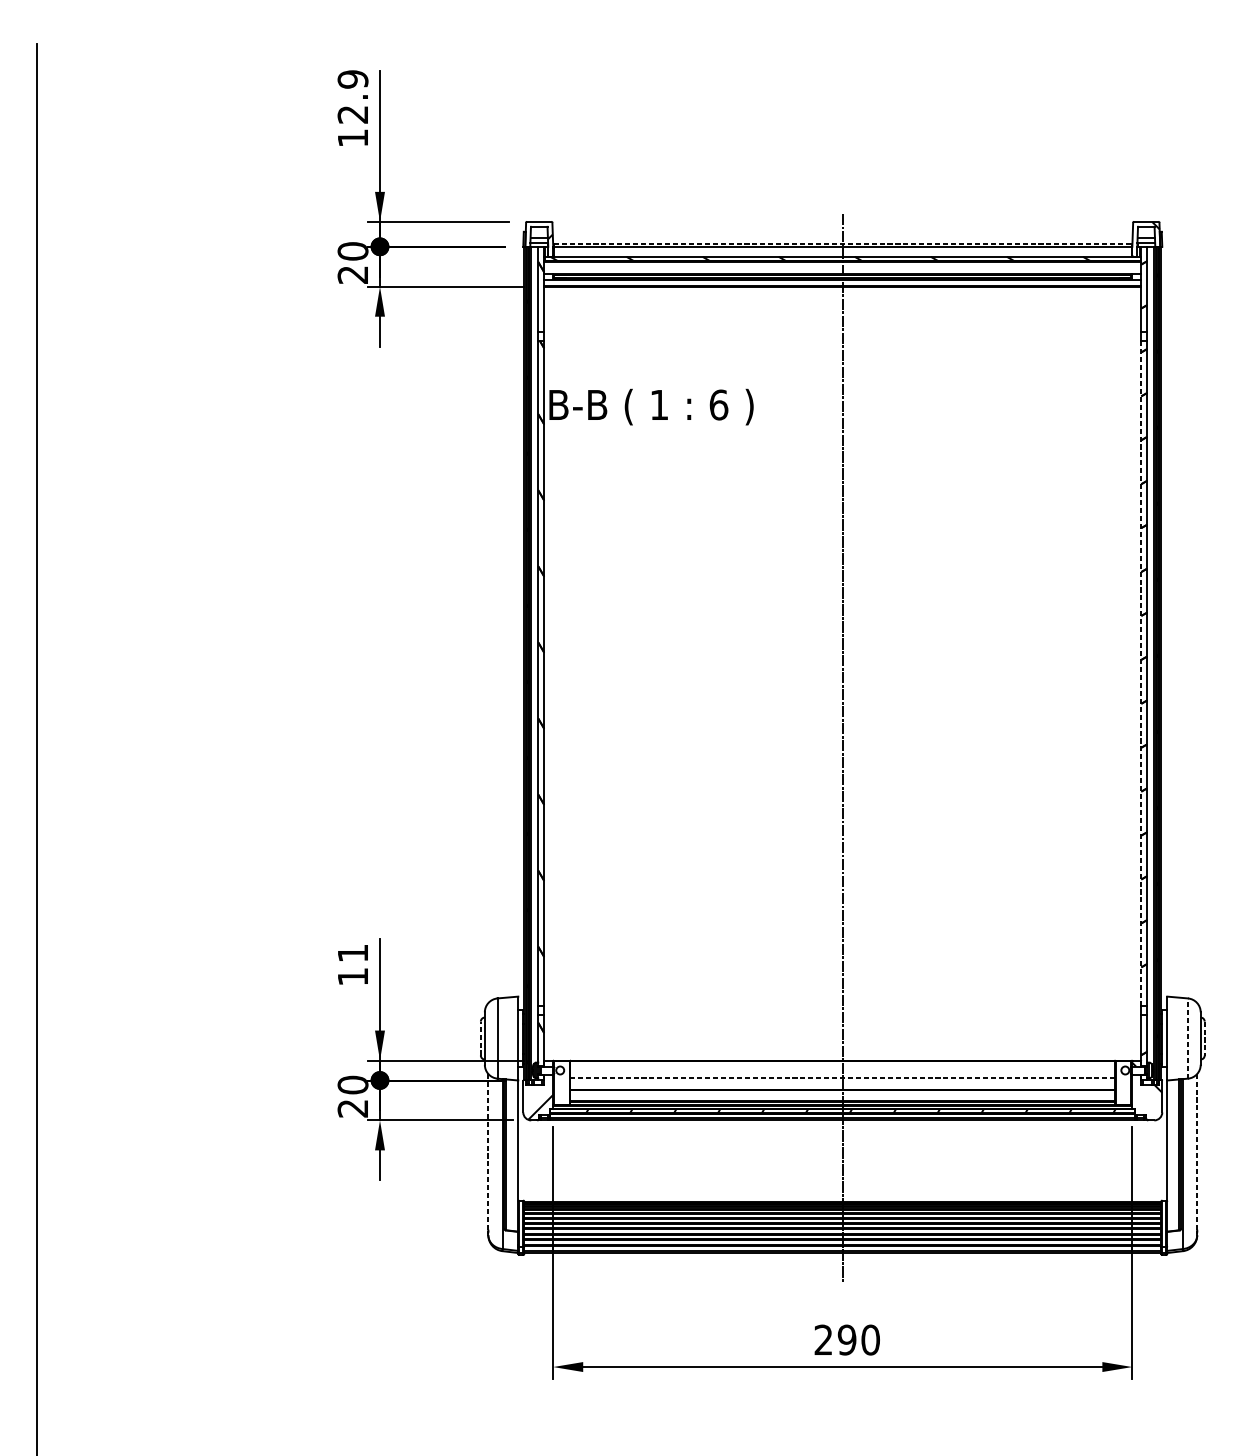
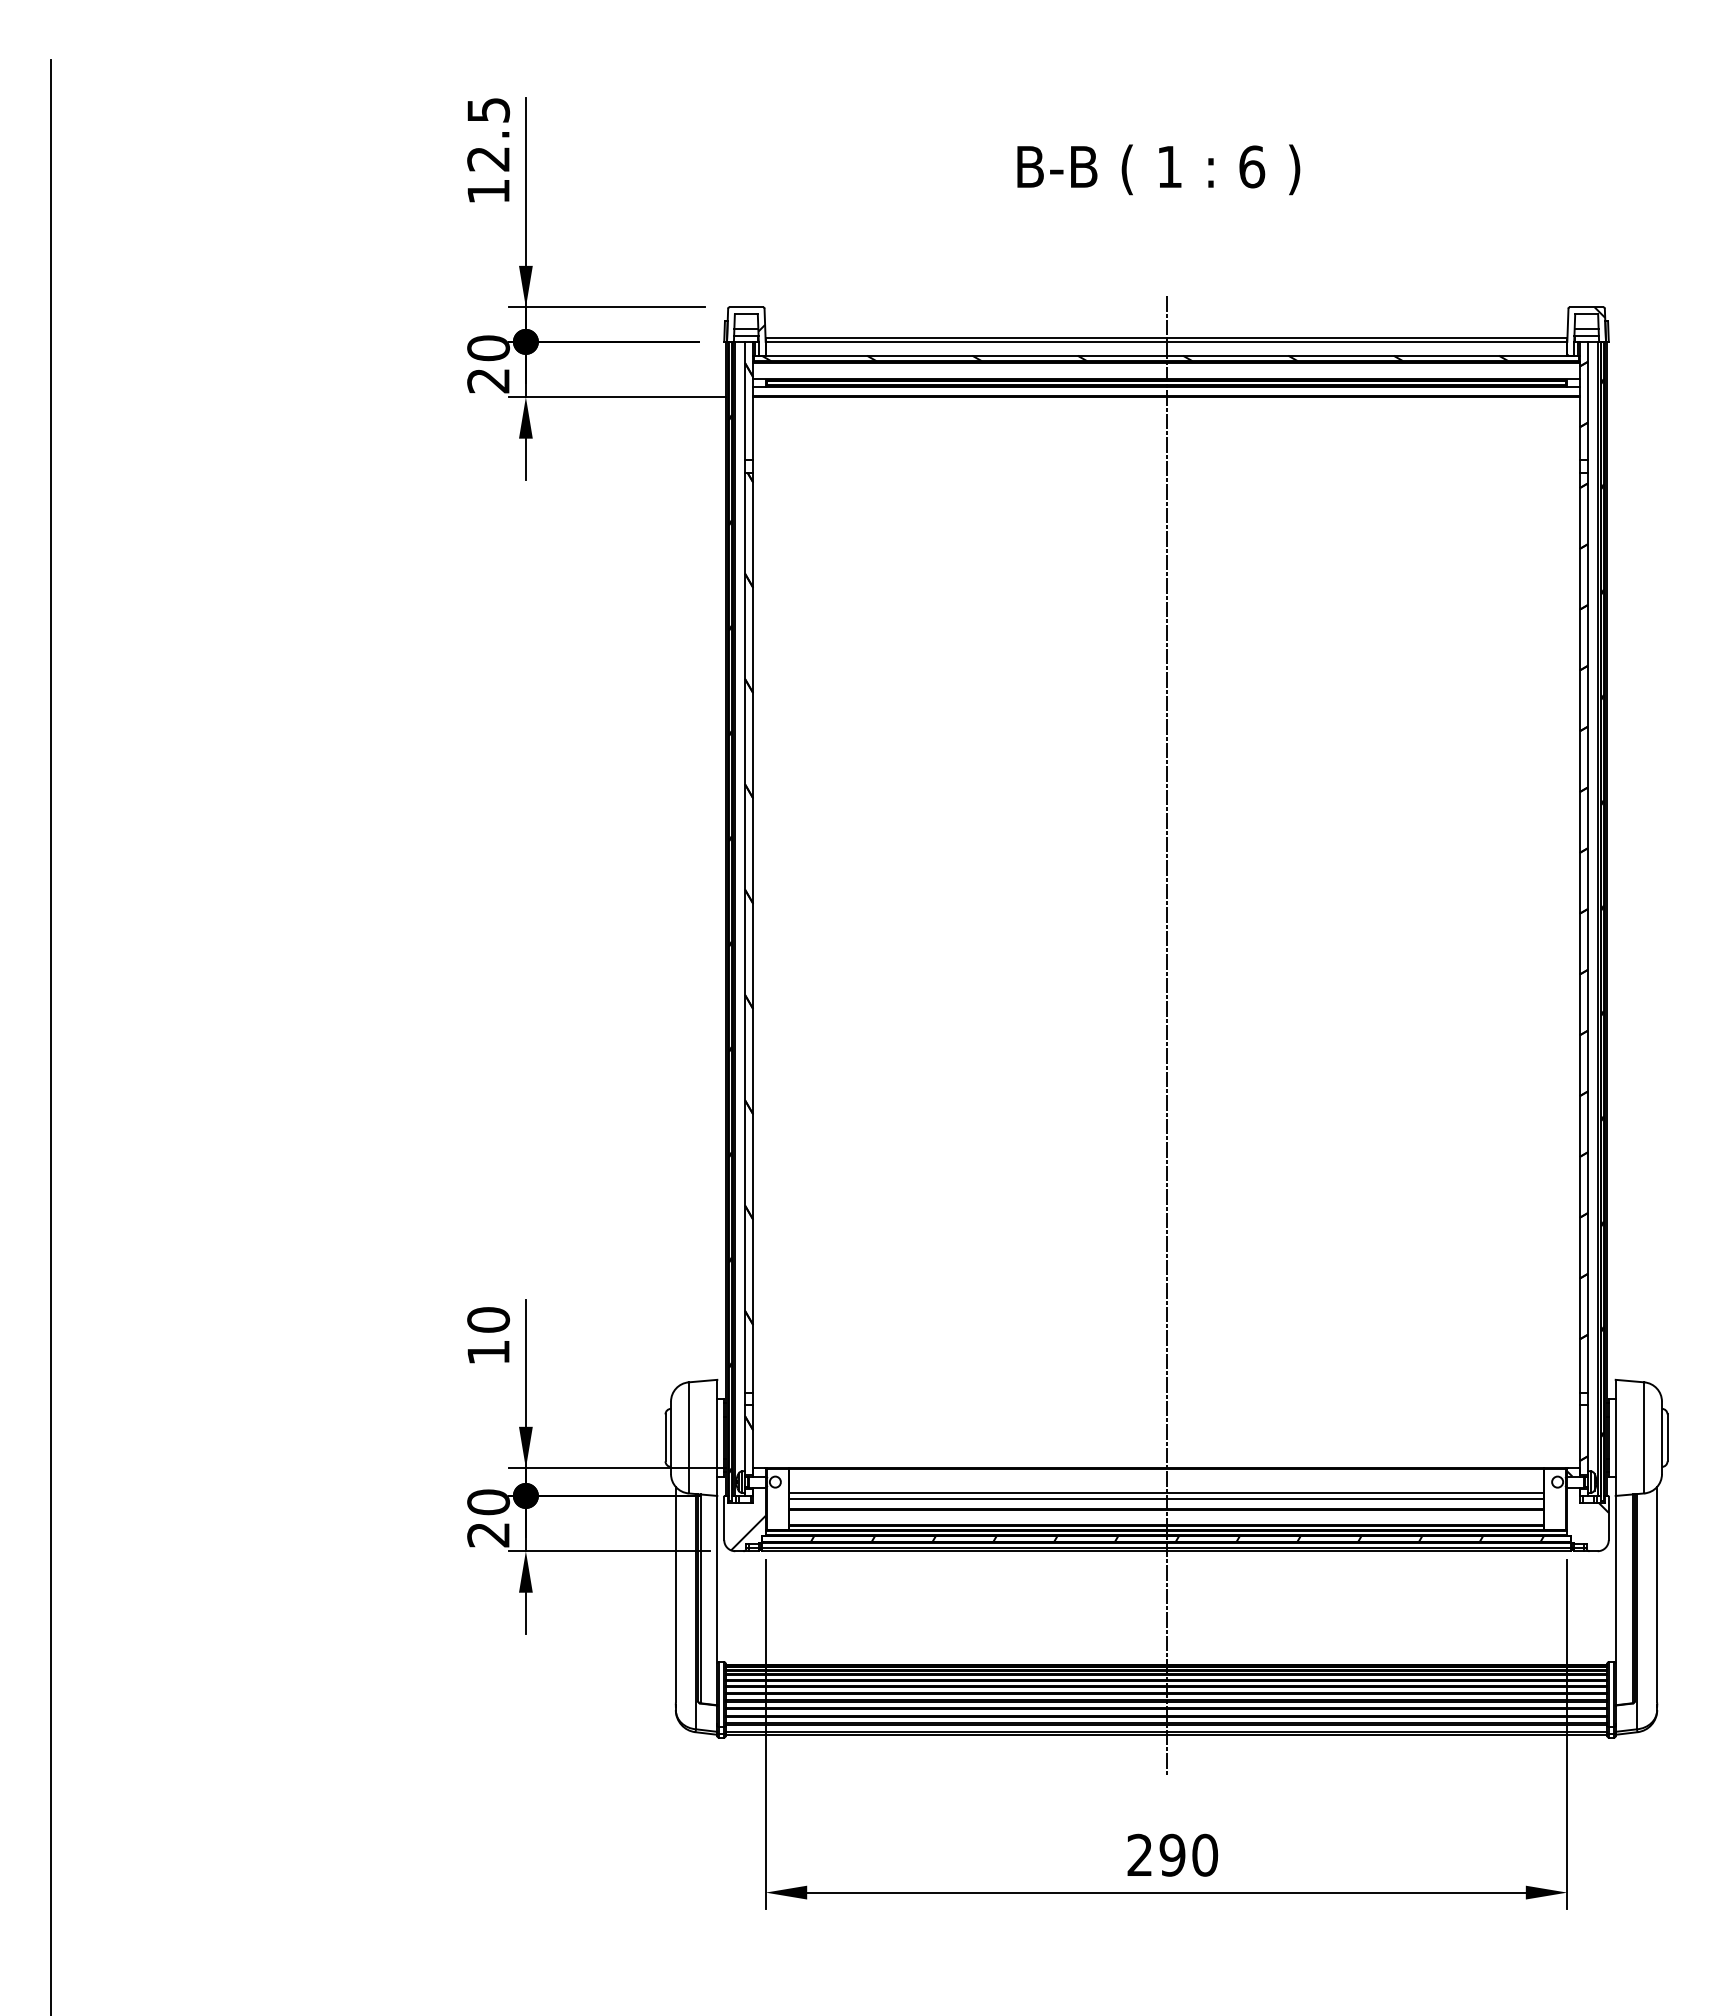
text: (352, 79) -> (488, 110), 12.9 -> 12.5
line: (843, 243) -> (1167, 337), dashed -> solid
text: (651, 406) -> (1158, 169), moved
line: (1141, 674) -> (1579, 933), dashed -> solid
text: (352, 953) -> (488, 1319), 11 -> 10
line: (480, 1038) -> (665, 1437), dashed -> solid
line: (1188, 1038) -> (1644, 1437), dashed -> solid
line: (1204, 1038) -> (1667, 1438), dashed -> solid
line: (842, 1078) -> (1166, 1493), dashed -> solid
line: (842, 1082) -> (1166, 1498), added
line: (488, 1151) -> (675, 1594), dashed -> solid
line: (1197, 1151) -> (1657, 1594), dashed -> solid

